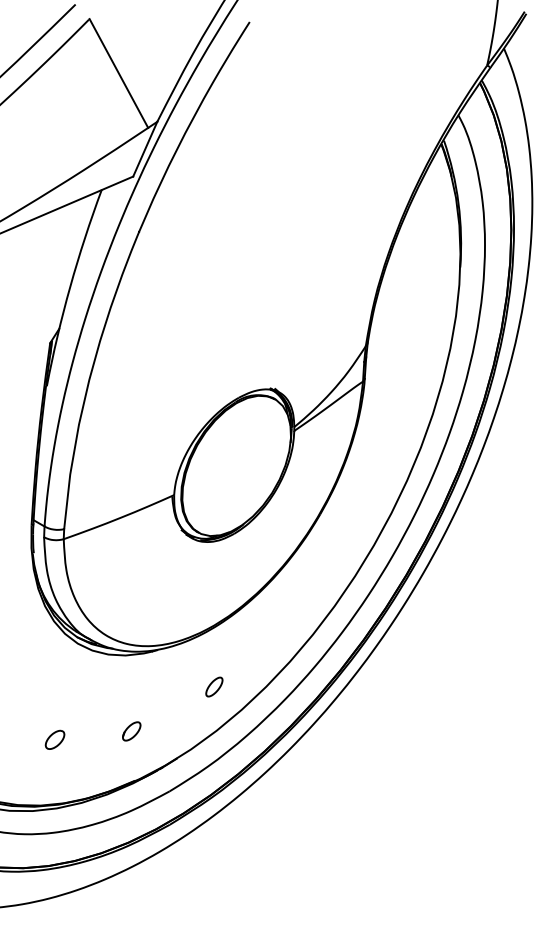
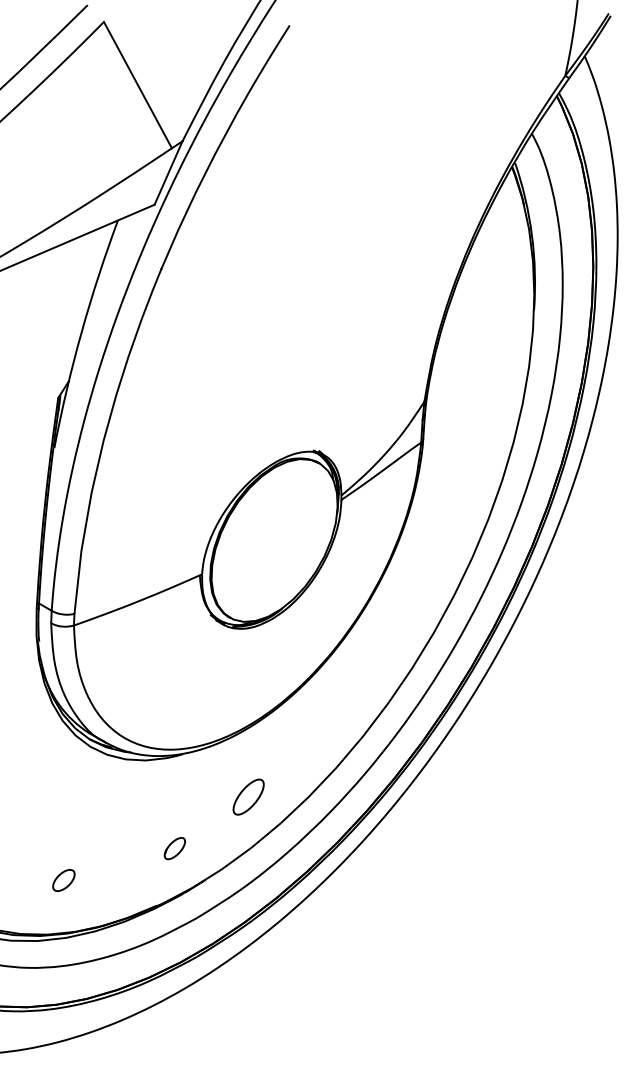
part: (214, 686) -> (248, 796), size x1.6
part: (131, 731) -> (174, 848), moved
part: (54, 739) -> (63, 879), moved

